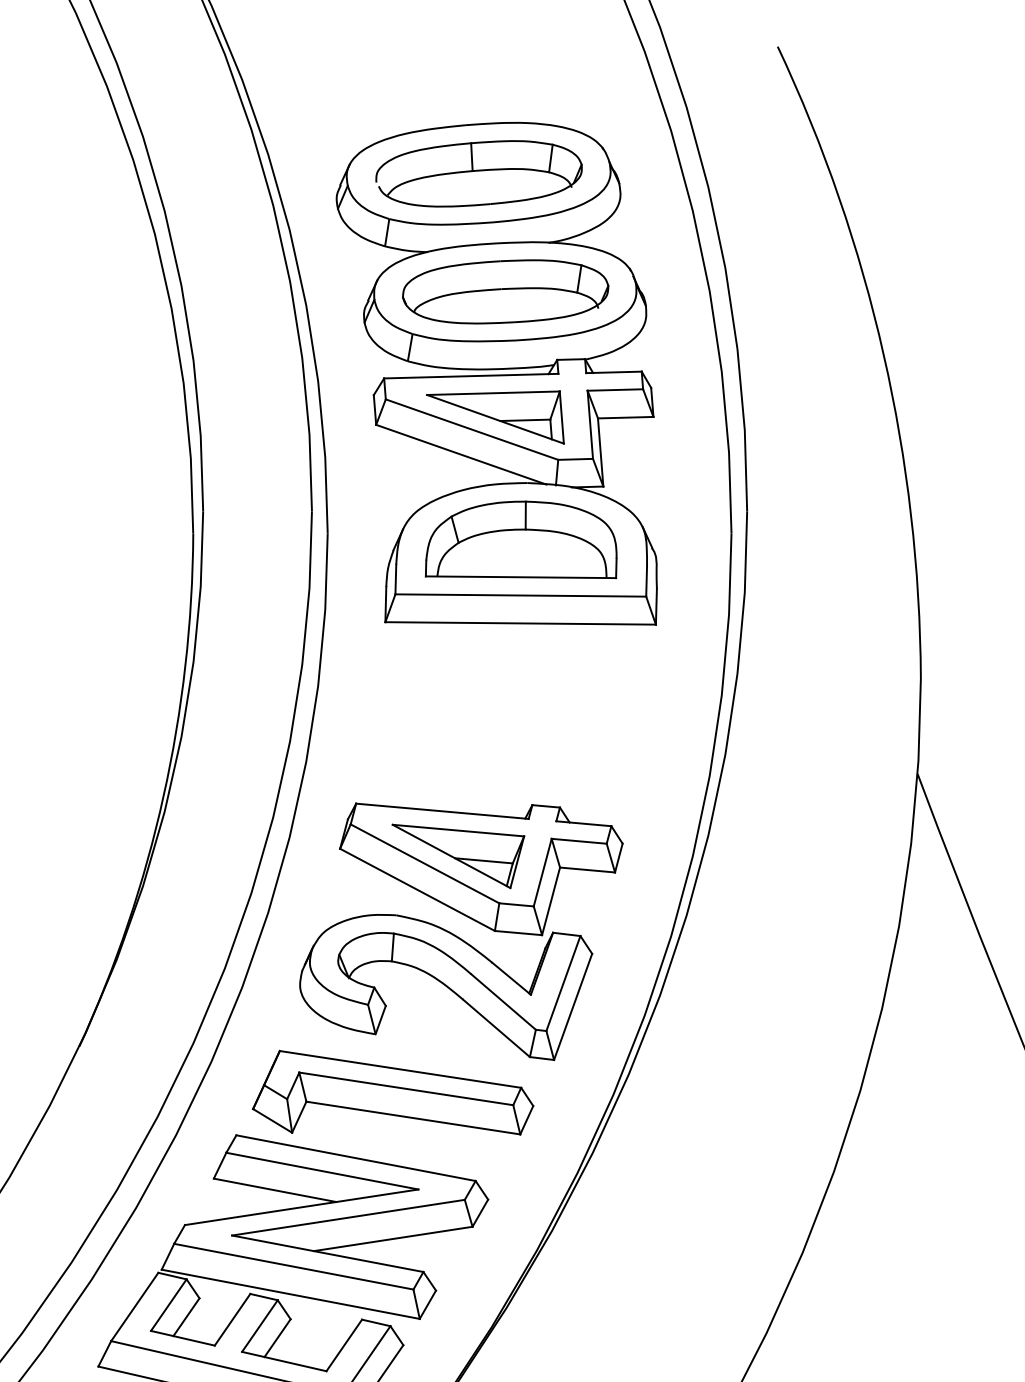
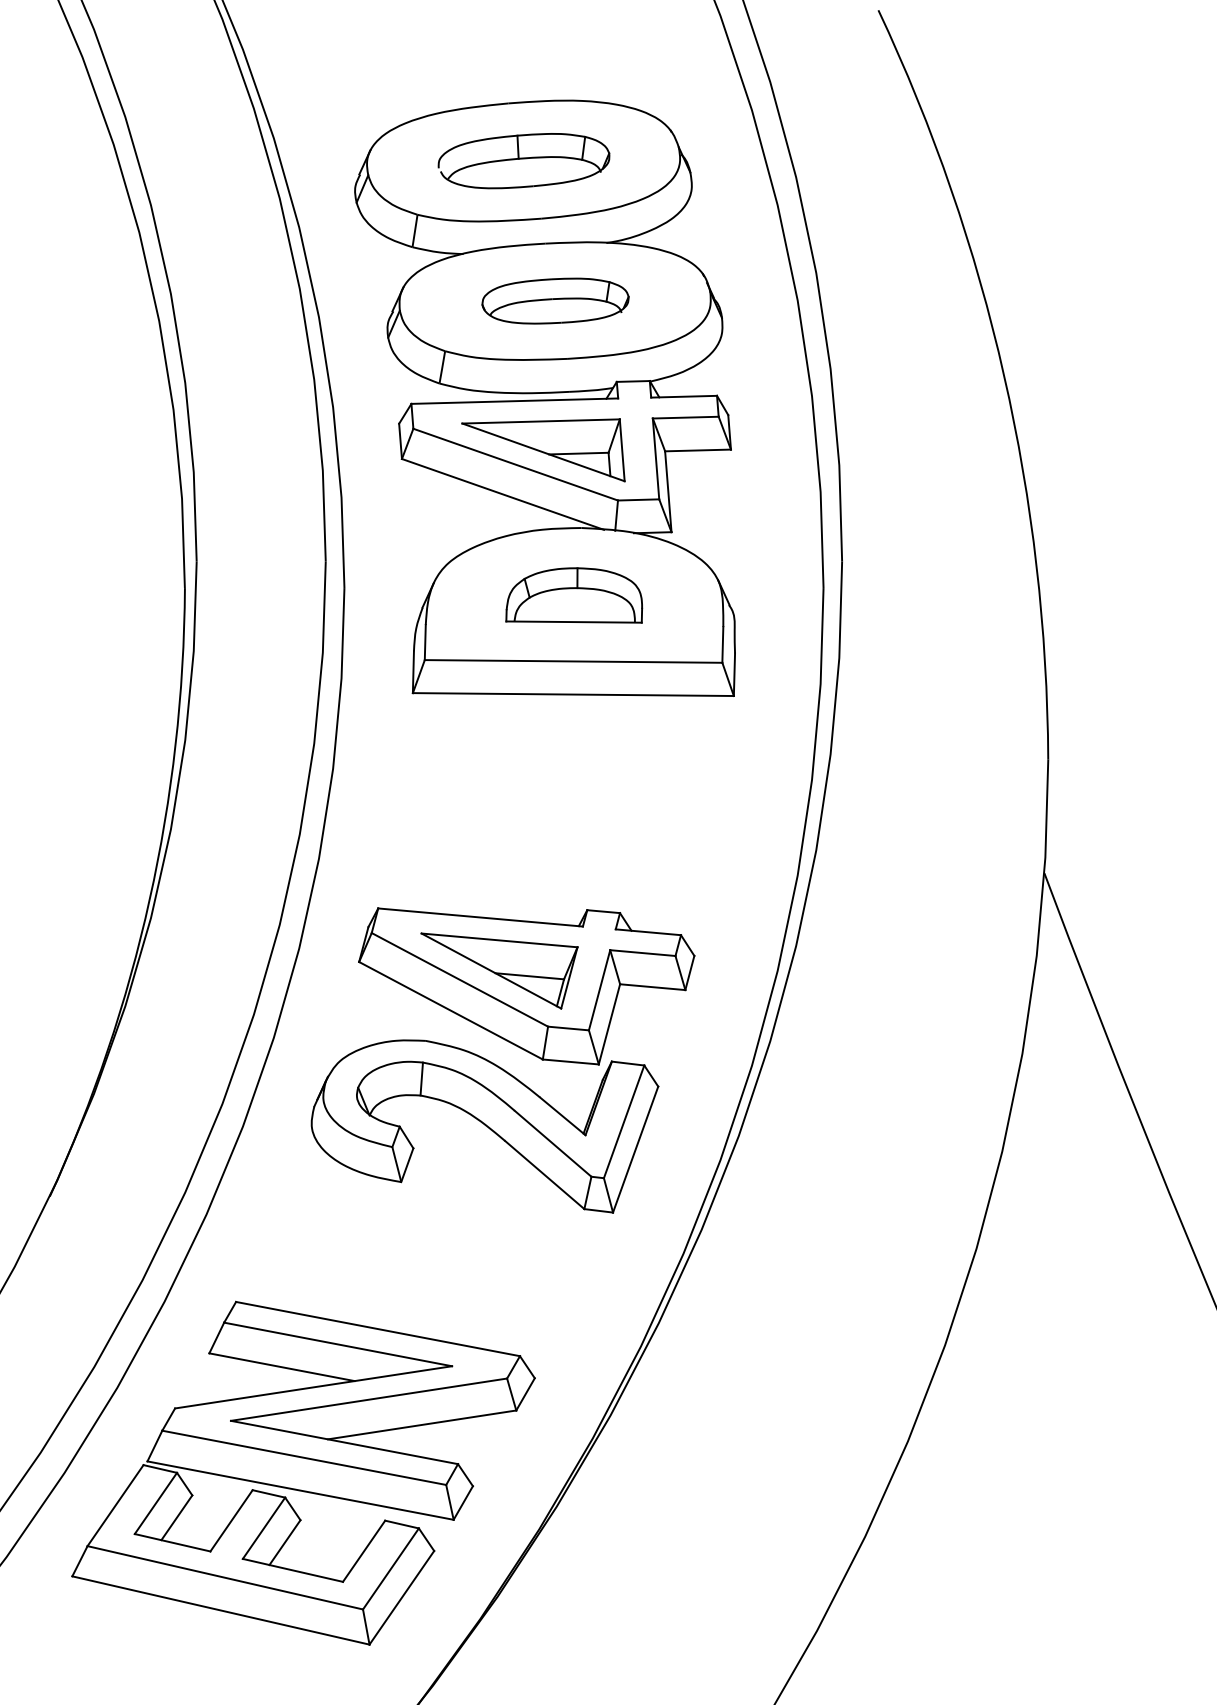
part: (478, 173) -> (523, 160), size x0.7
part: (505, 291) -> (555, 300), size x0.6
part: (521, 539) -> (574, 595), size x0.6
part: (392, 1091) -> (421, 1250), removed

